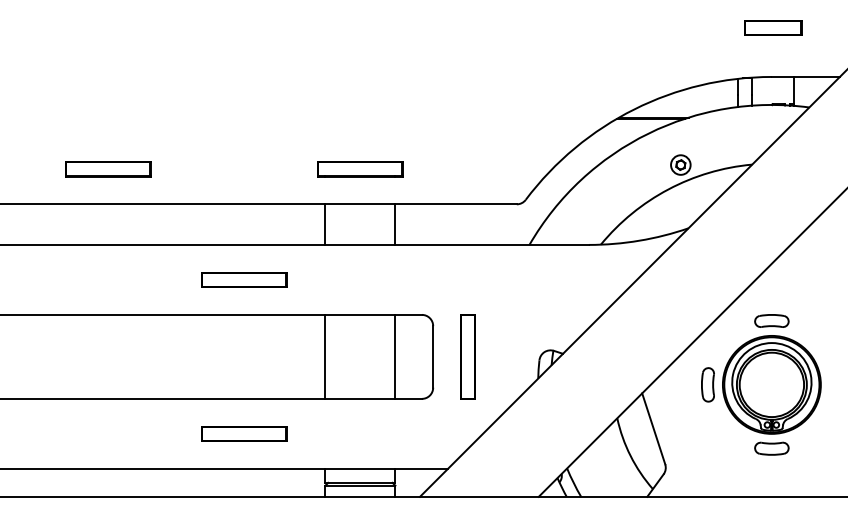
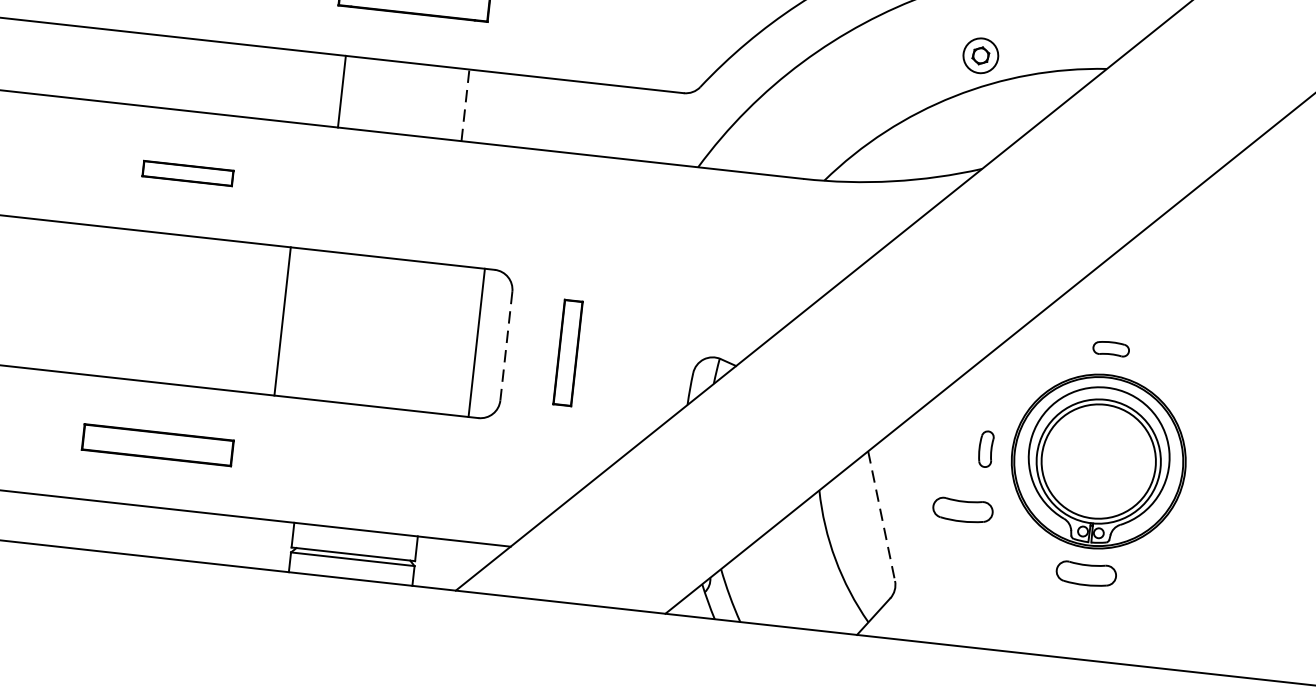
line: (395, 224) -> (465, 105), solid -> dashed
part: (244, 279) -> (188, 172), size x0.6
part: (771, 320) -> (1110, 347), size x0.6
line: (325, 356) -> (282, 320), moved
line: (395, 356) -> (477, 342), moved
line: (433, 356) -> (507, 345), solid -> dashed
part: (467, 356) -> (567, 352), size x0.7
part: (707, 384) -> (985, 448), size x0.6
part: (698, 420) -> (962, 510), added
line: (653, 429) -> (881, 517), solid -> dashed

